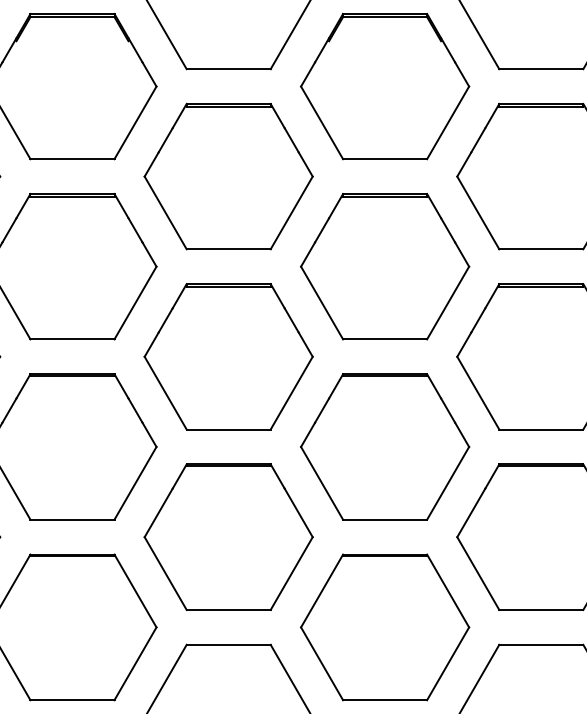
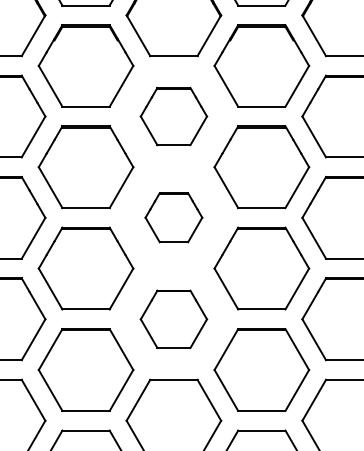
part: (227, 176) -> (173, 116), size x0.7
part: (227, 356) -> (173, 217), size x0.6
part: (227, 537) -> (173, 319), size x0.7

